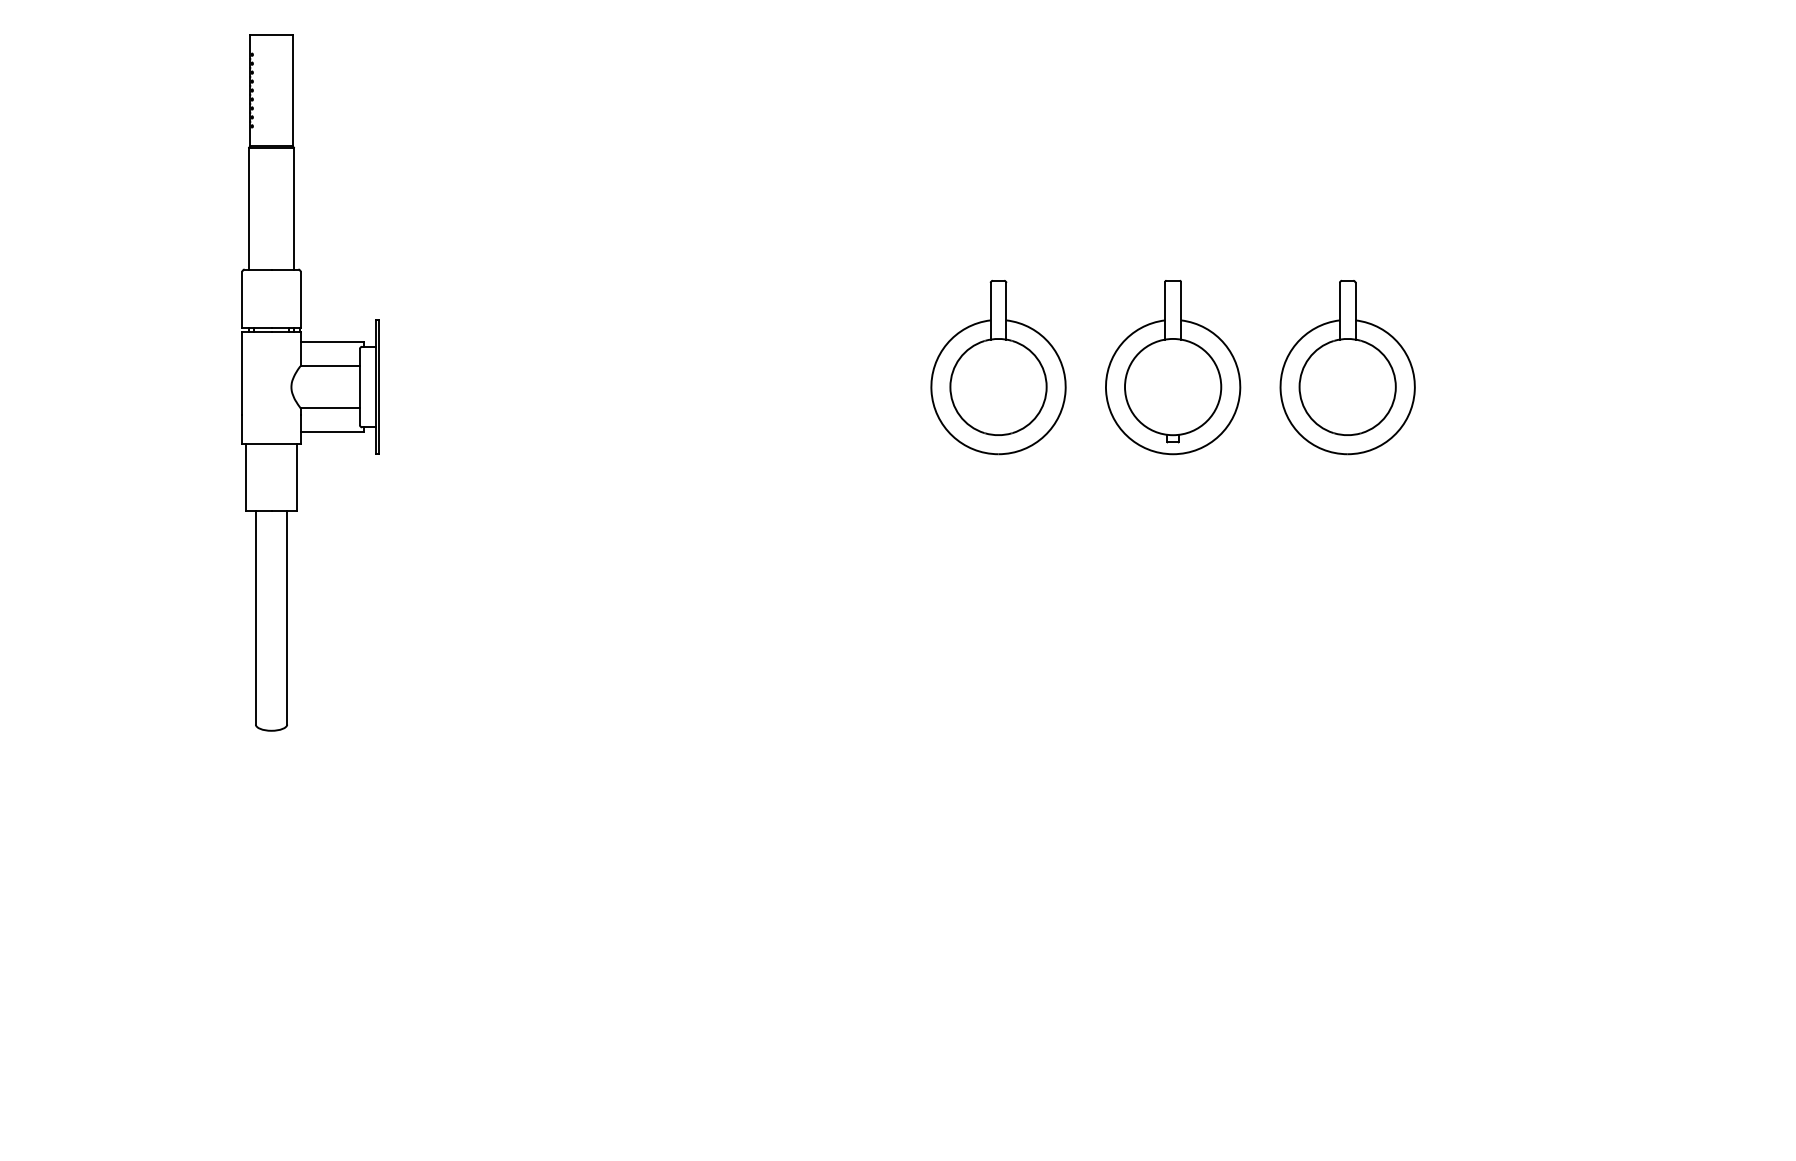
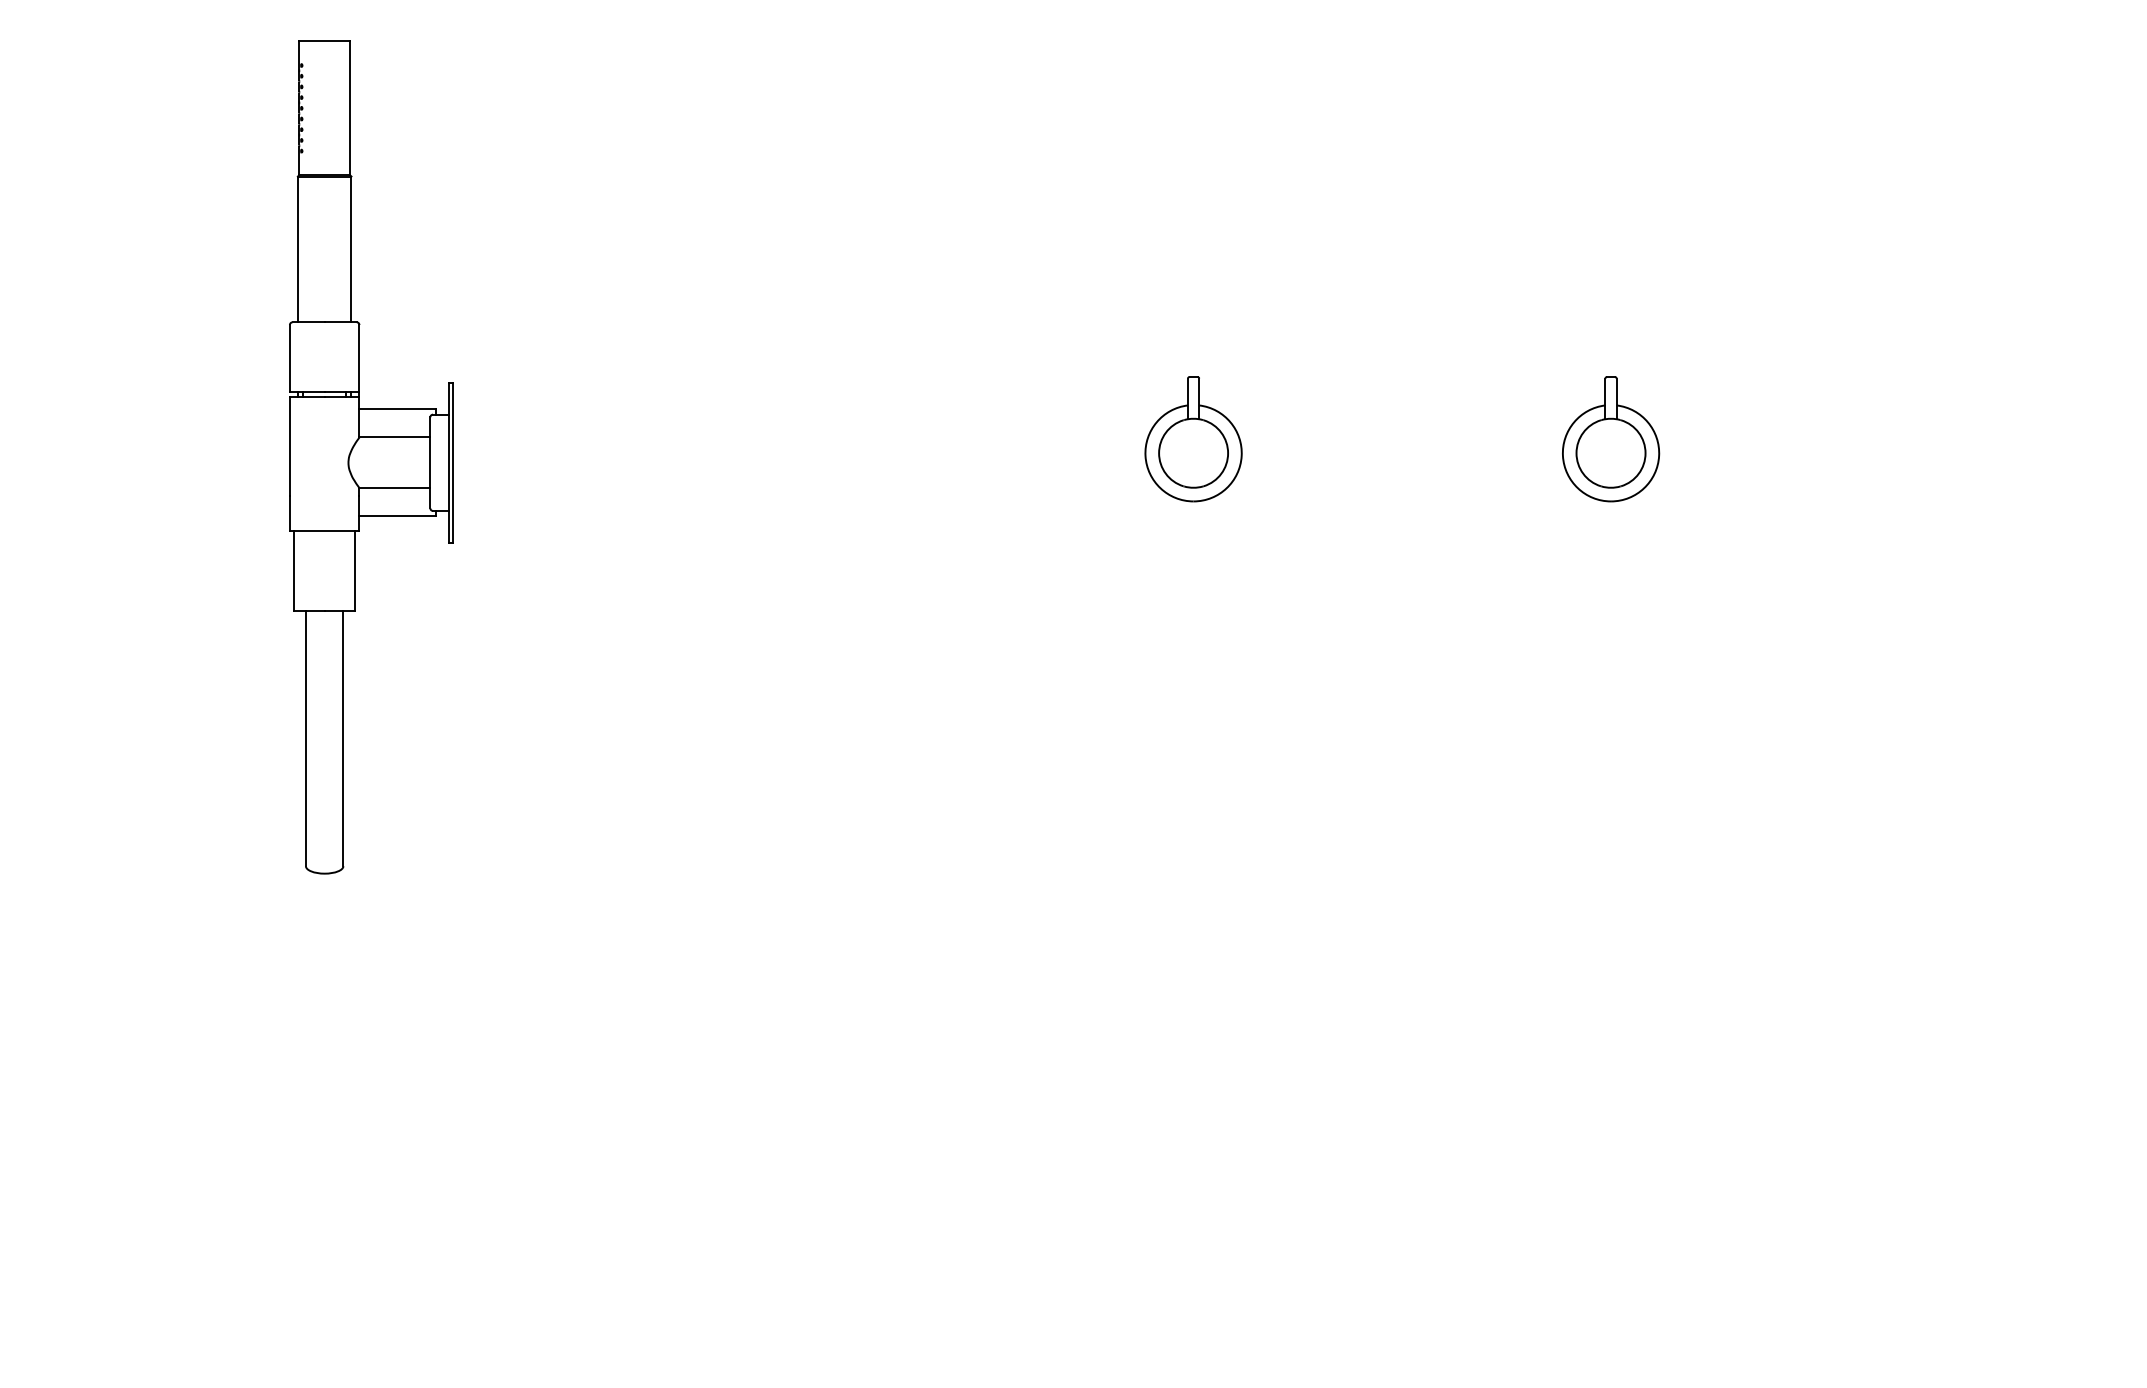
part: (998, 366) -> (1193, 438), size x0.6
part: (1347, 366) -> (1610, 438), size x0.6
part: (1173, 367) -> (1402, 439), removed

